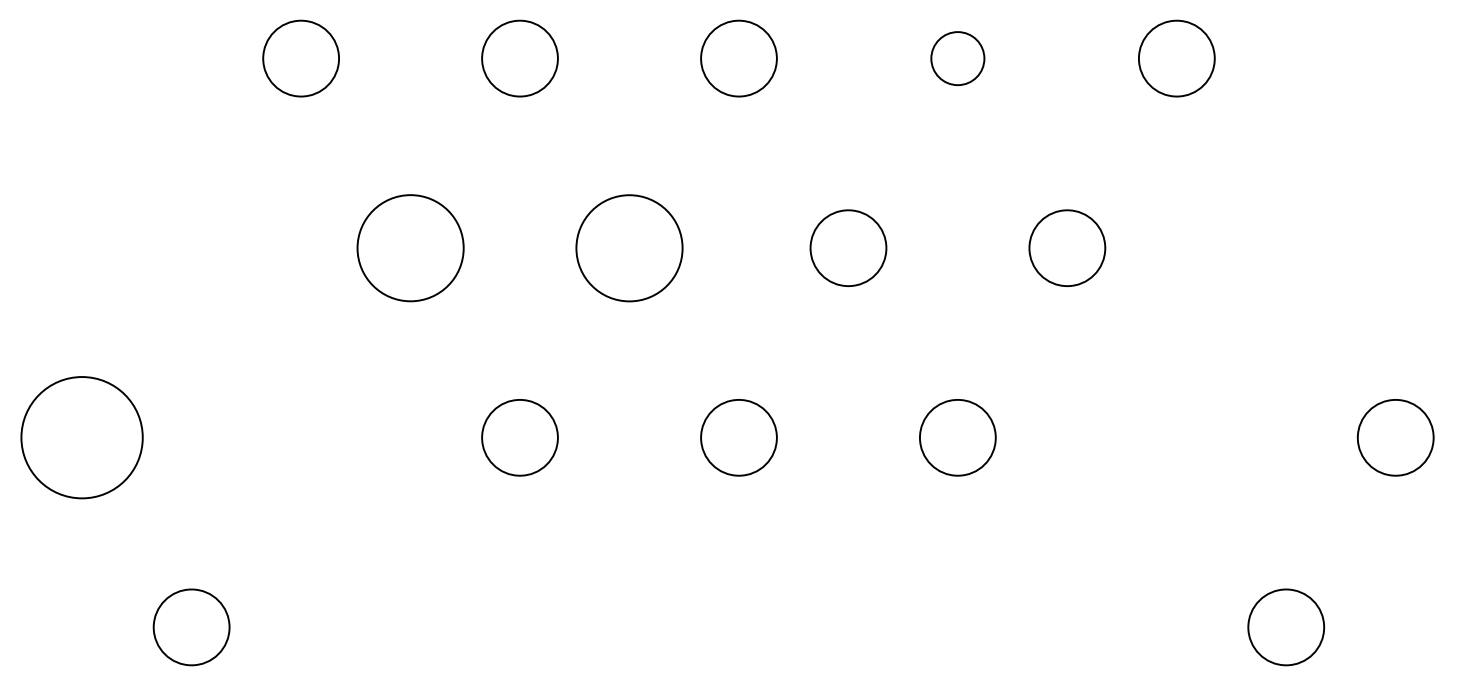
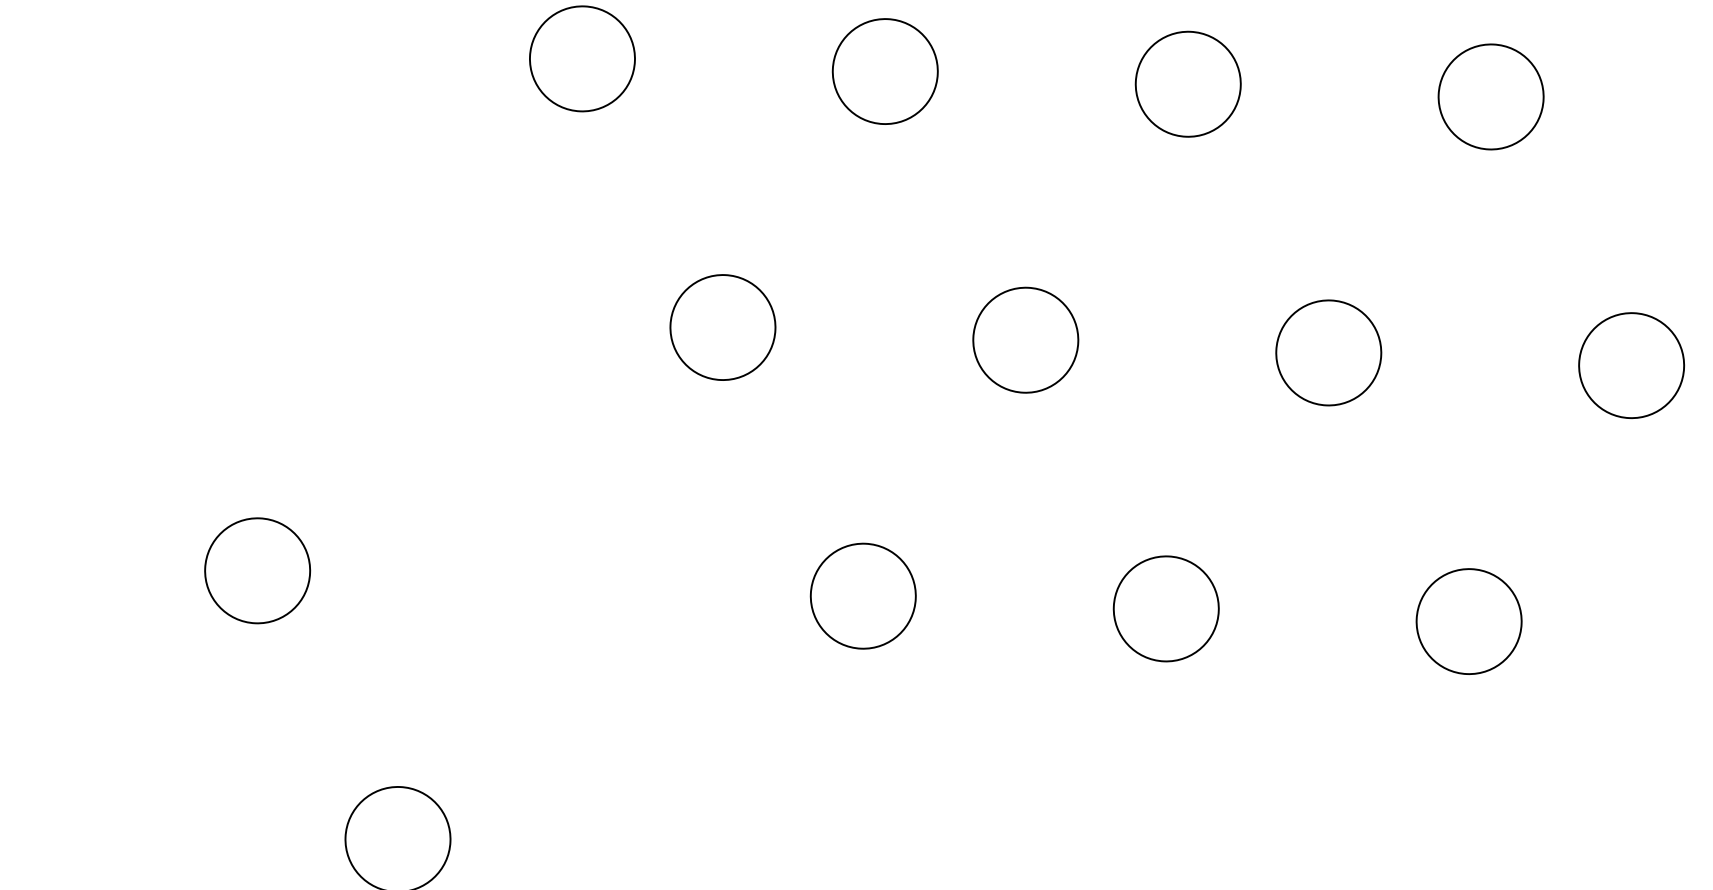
circle: (957, 58) -> (1490, 96), size x1.43
circle: (629, 247) -> (1025, 339), size x0.71
circle: (410, 248) -> (722, 327), size x0.71
circle: (82, 437) -> (258, 570), size x0.62

